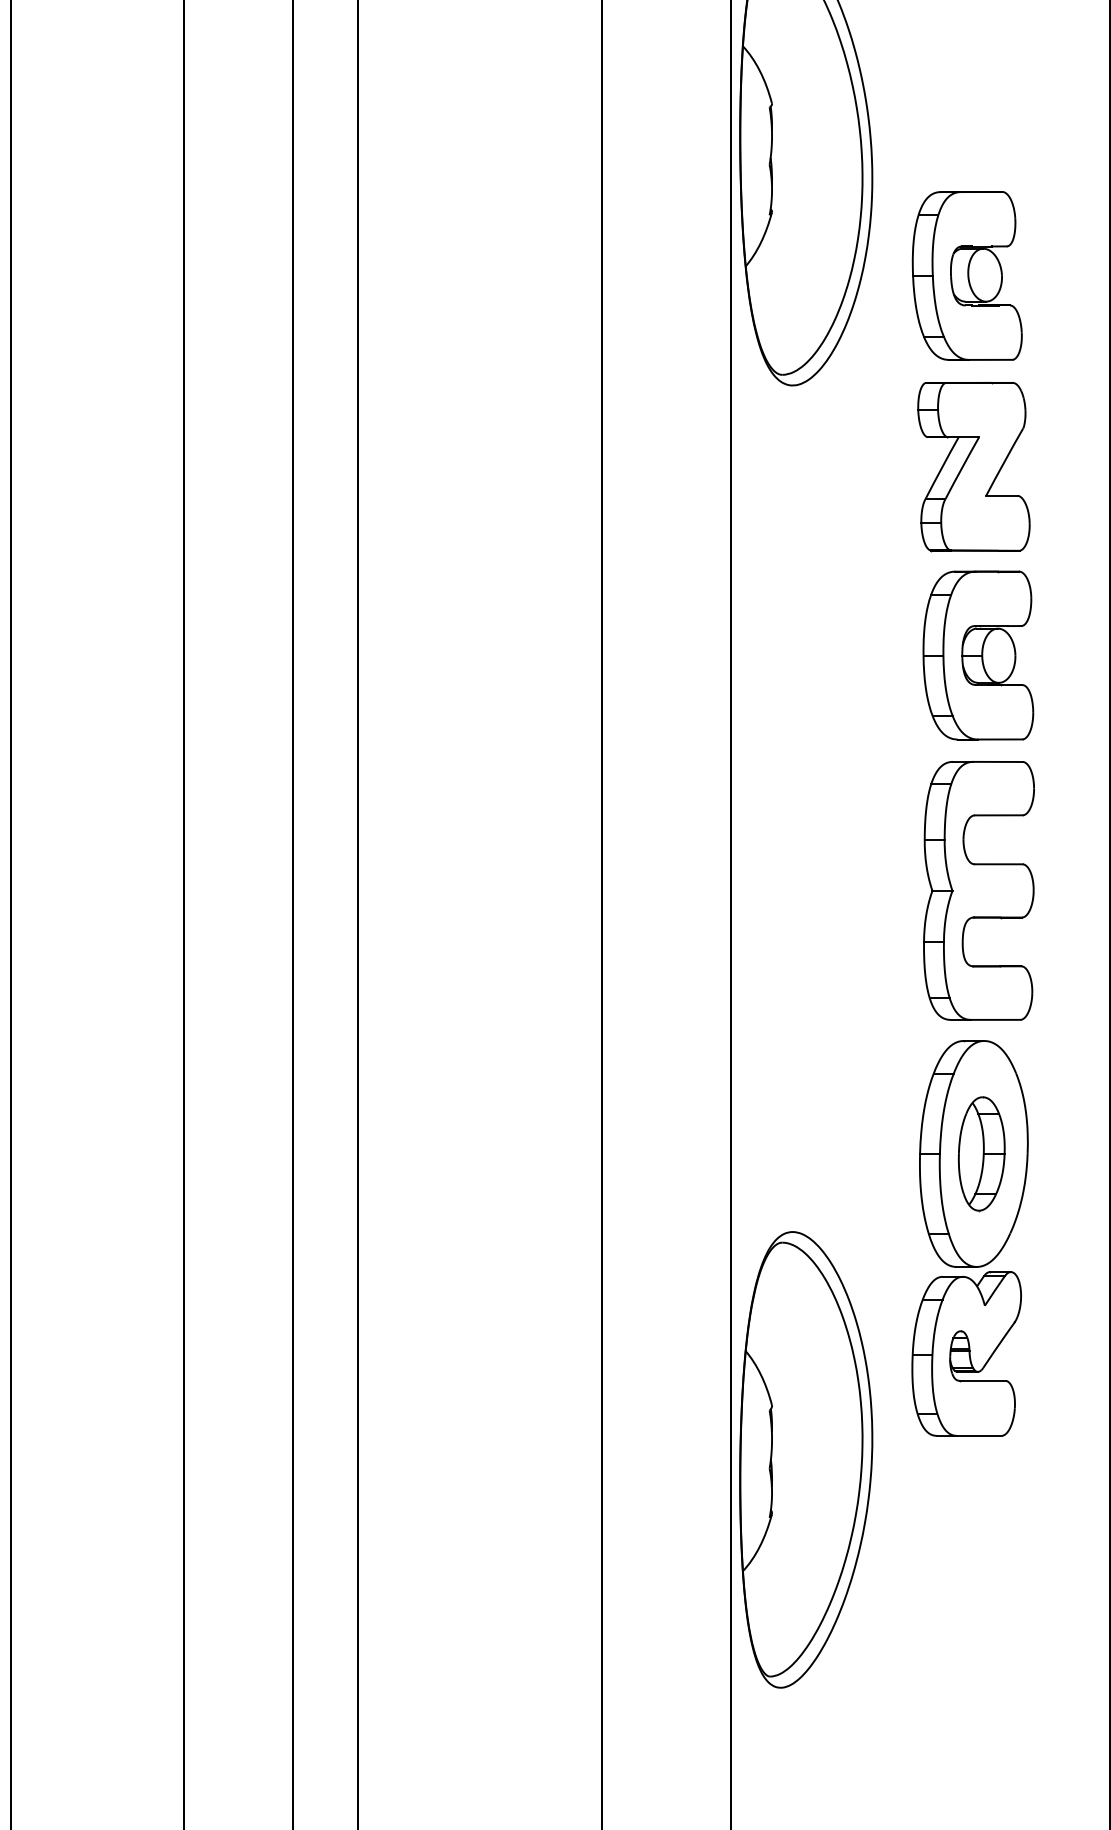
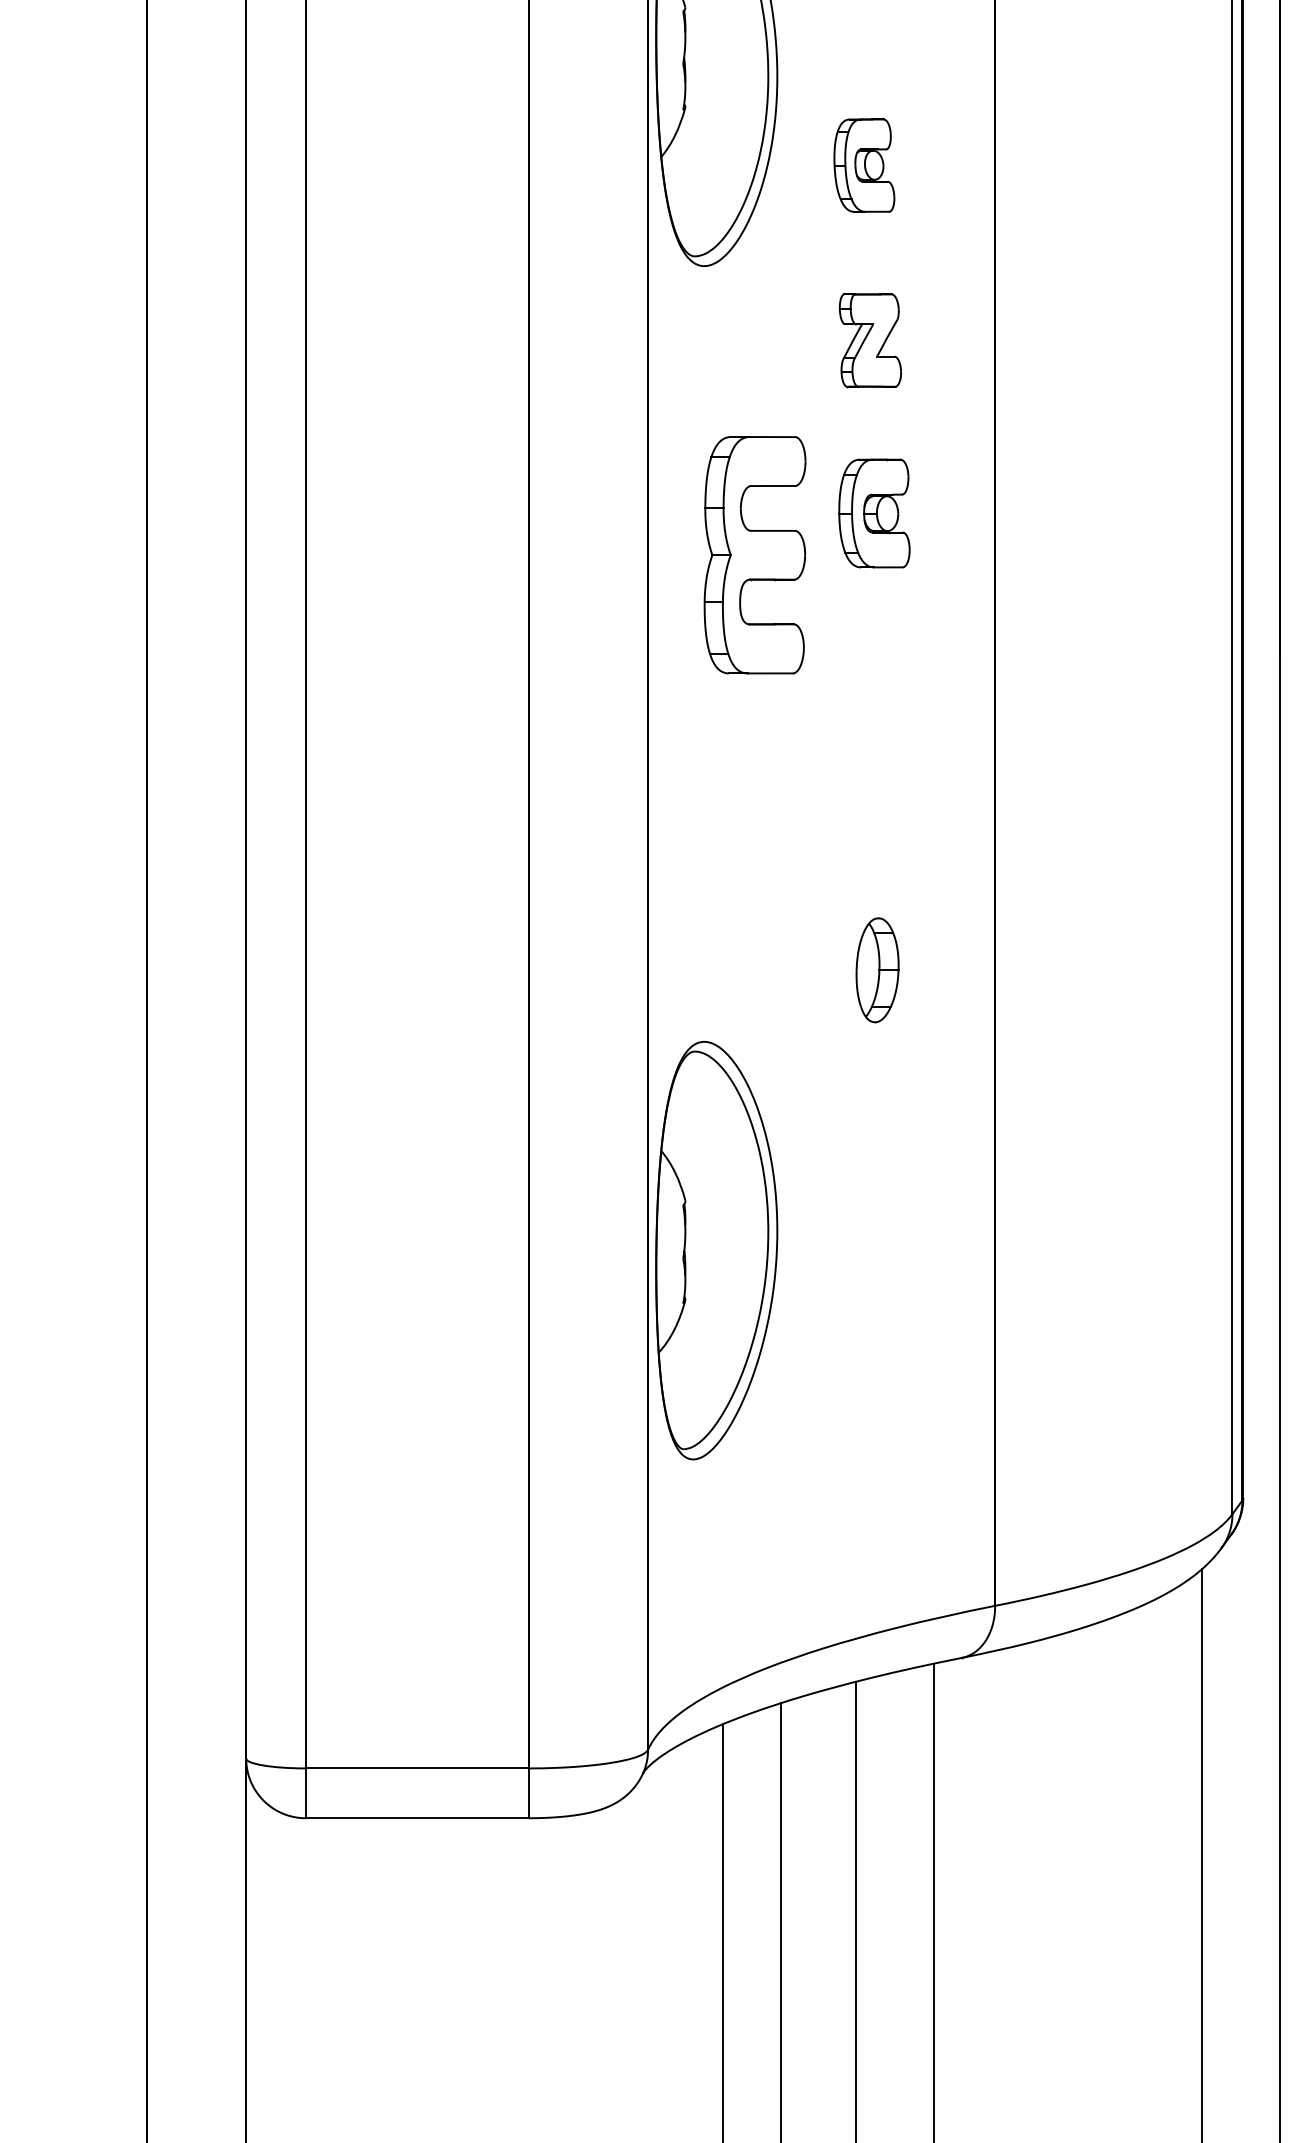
part: (967, 275) -> (864, 165), size x0.6
part: (974, 466) -> (870, 340), size x0.6
part: (978, 655) -> (874, 513), size x0.7
part: (978, 891) -> (754, 555), moved
part: (969, 1238) -> (866, 1047), removed

